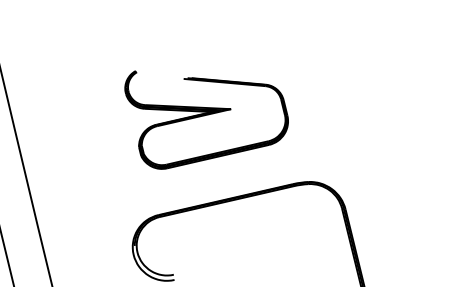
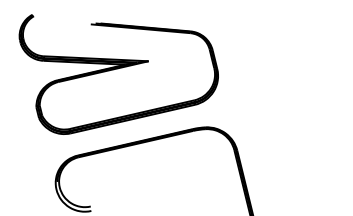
part: (206, 119) -> (118, 74), size x1.43

